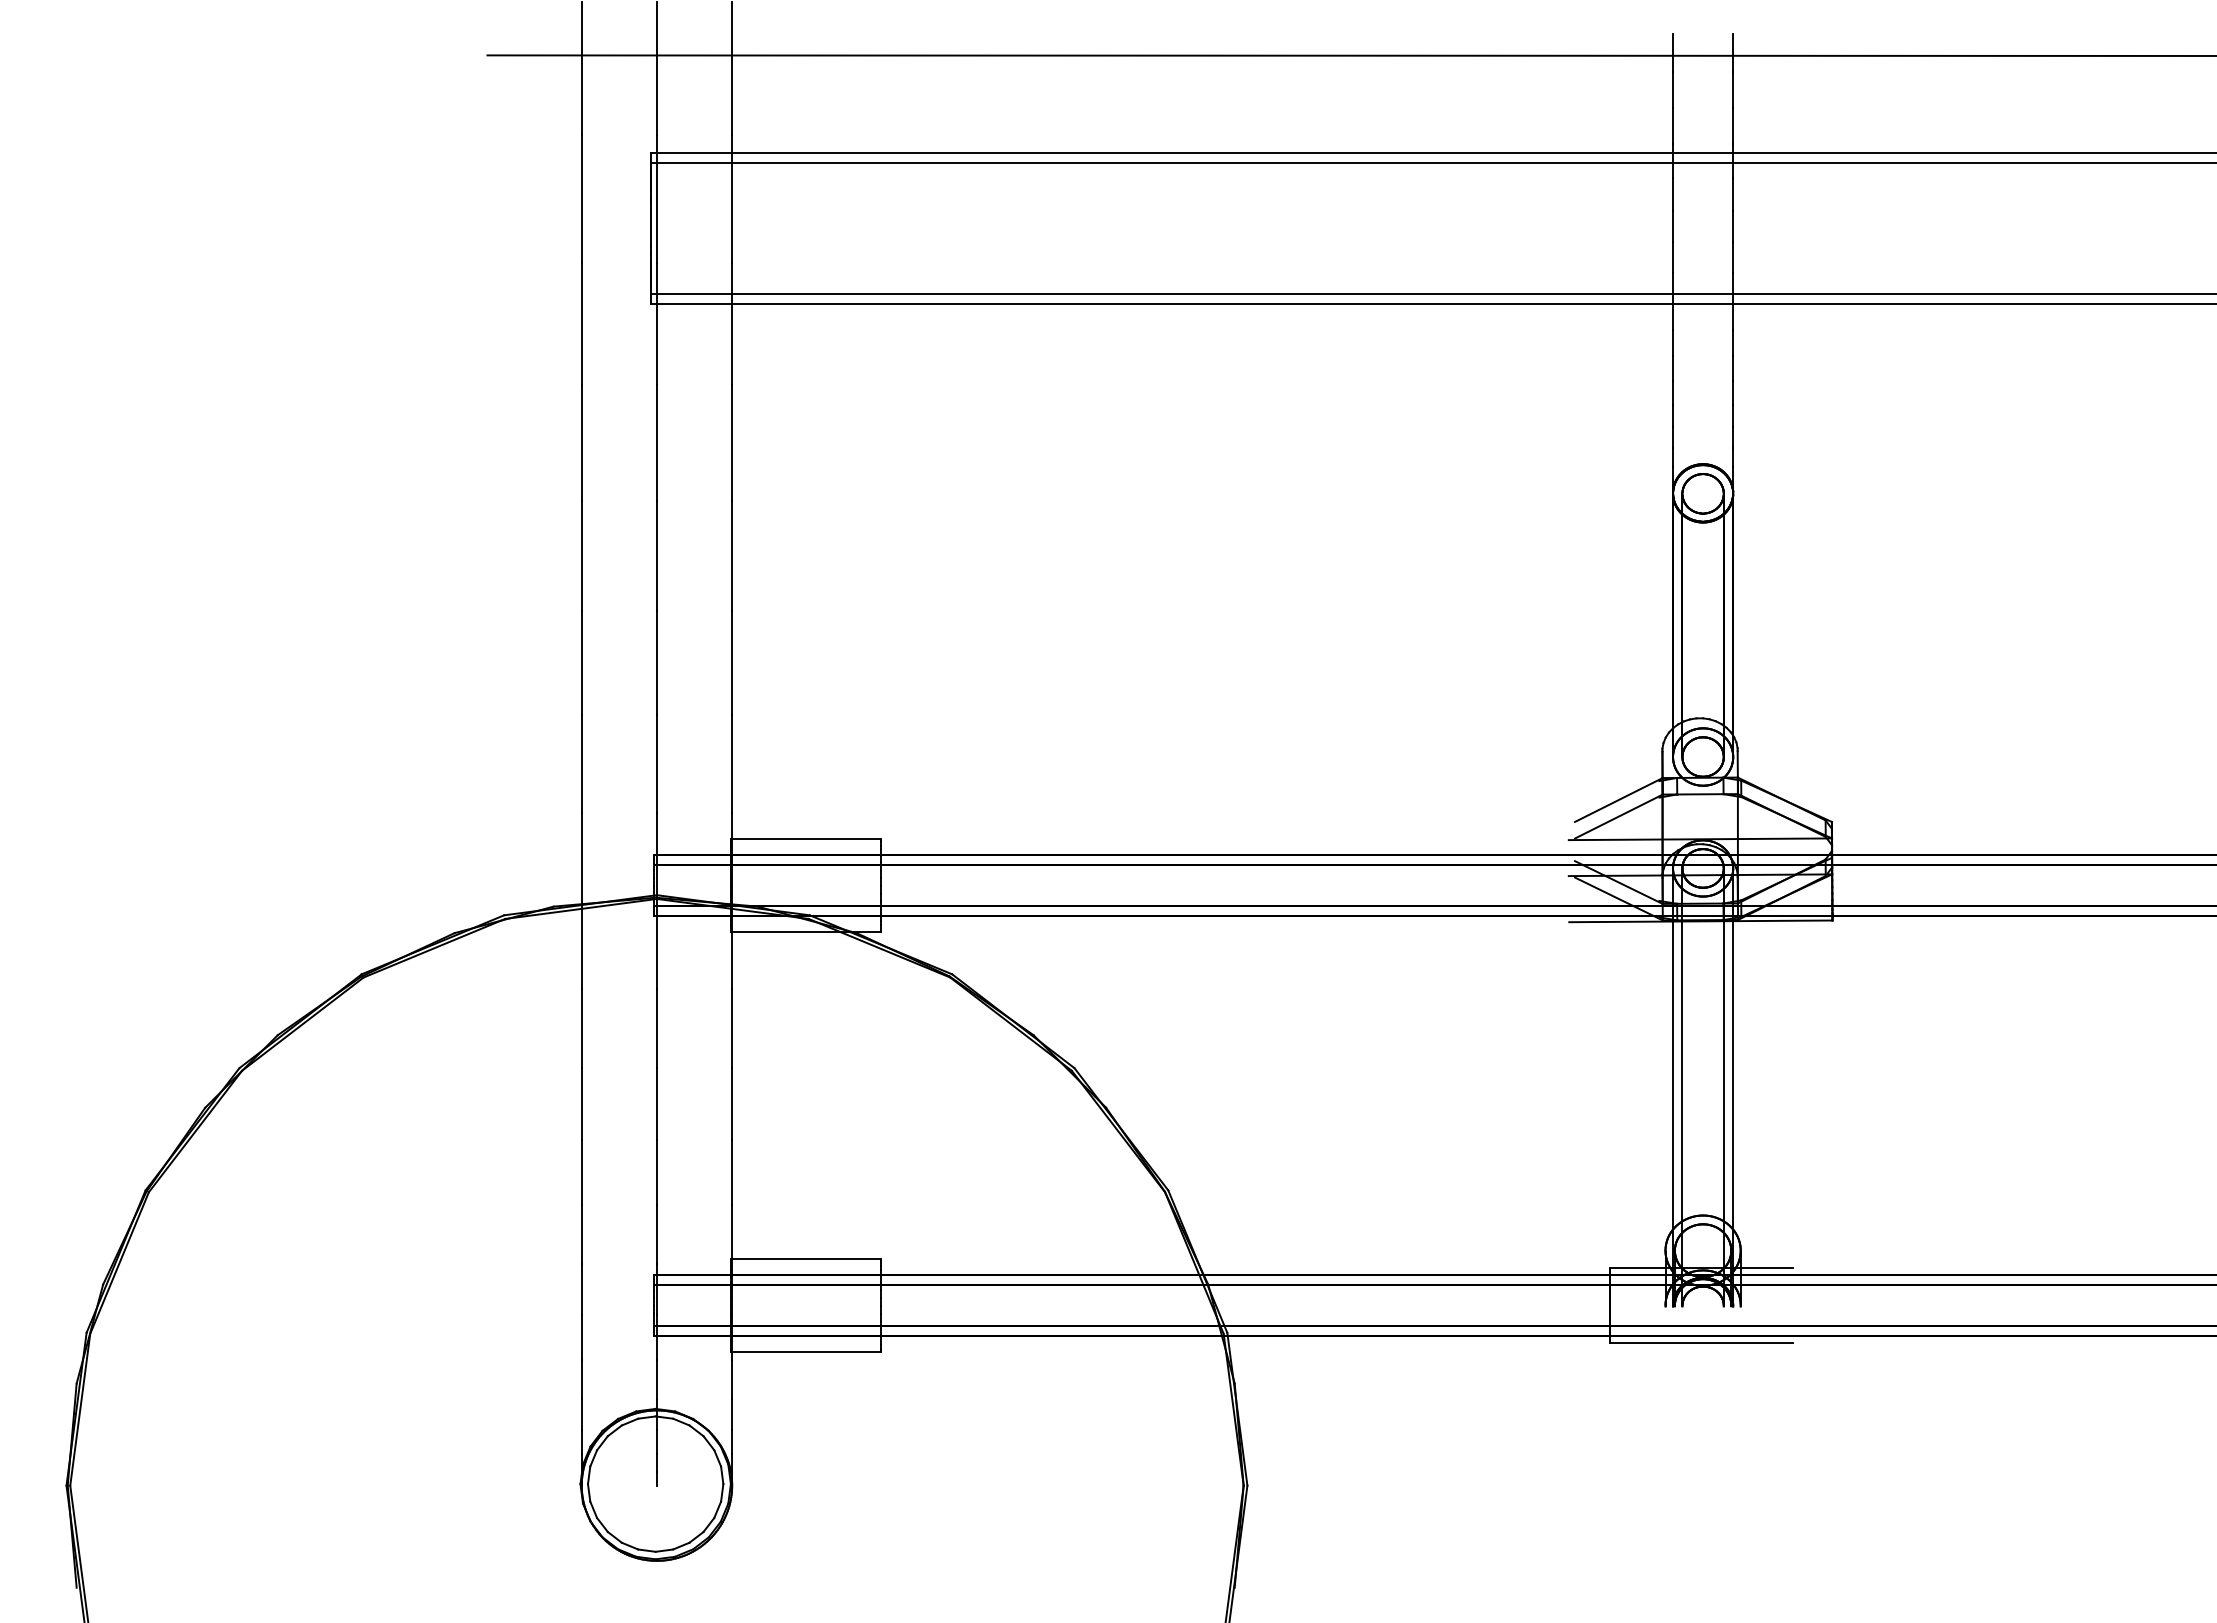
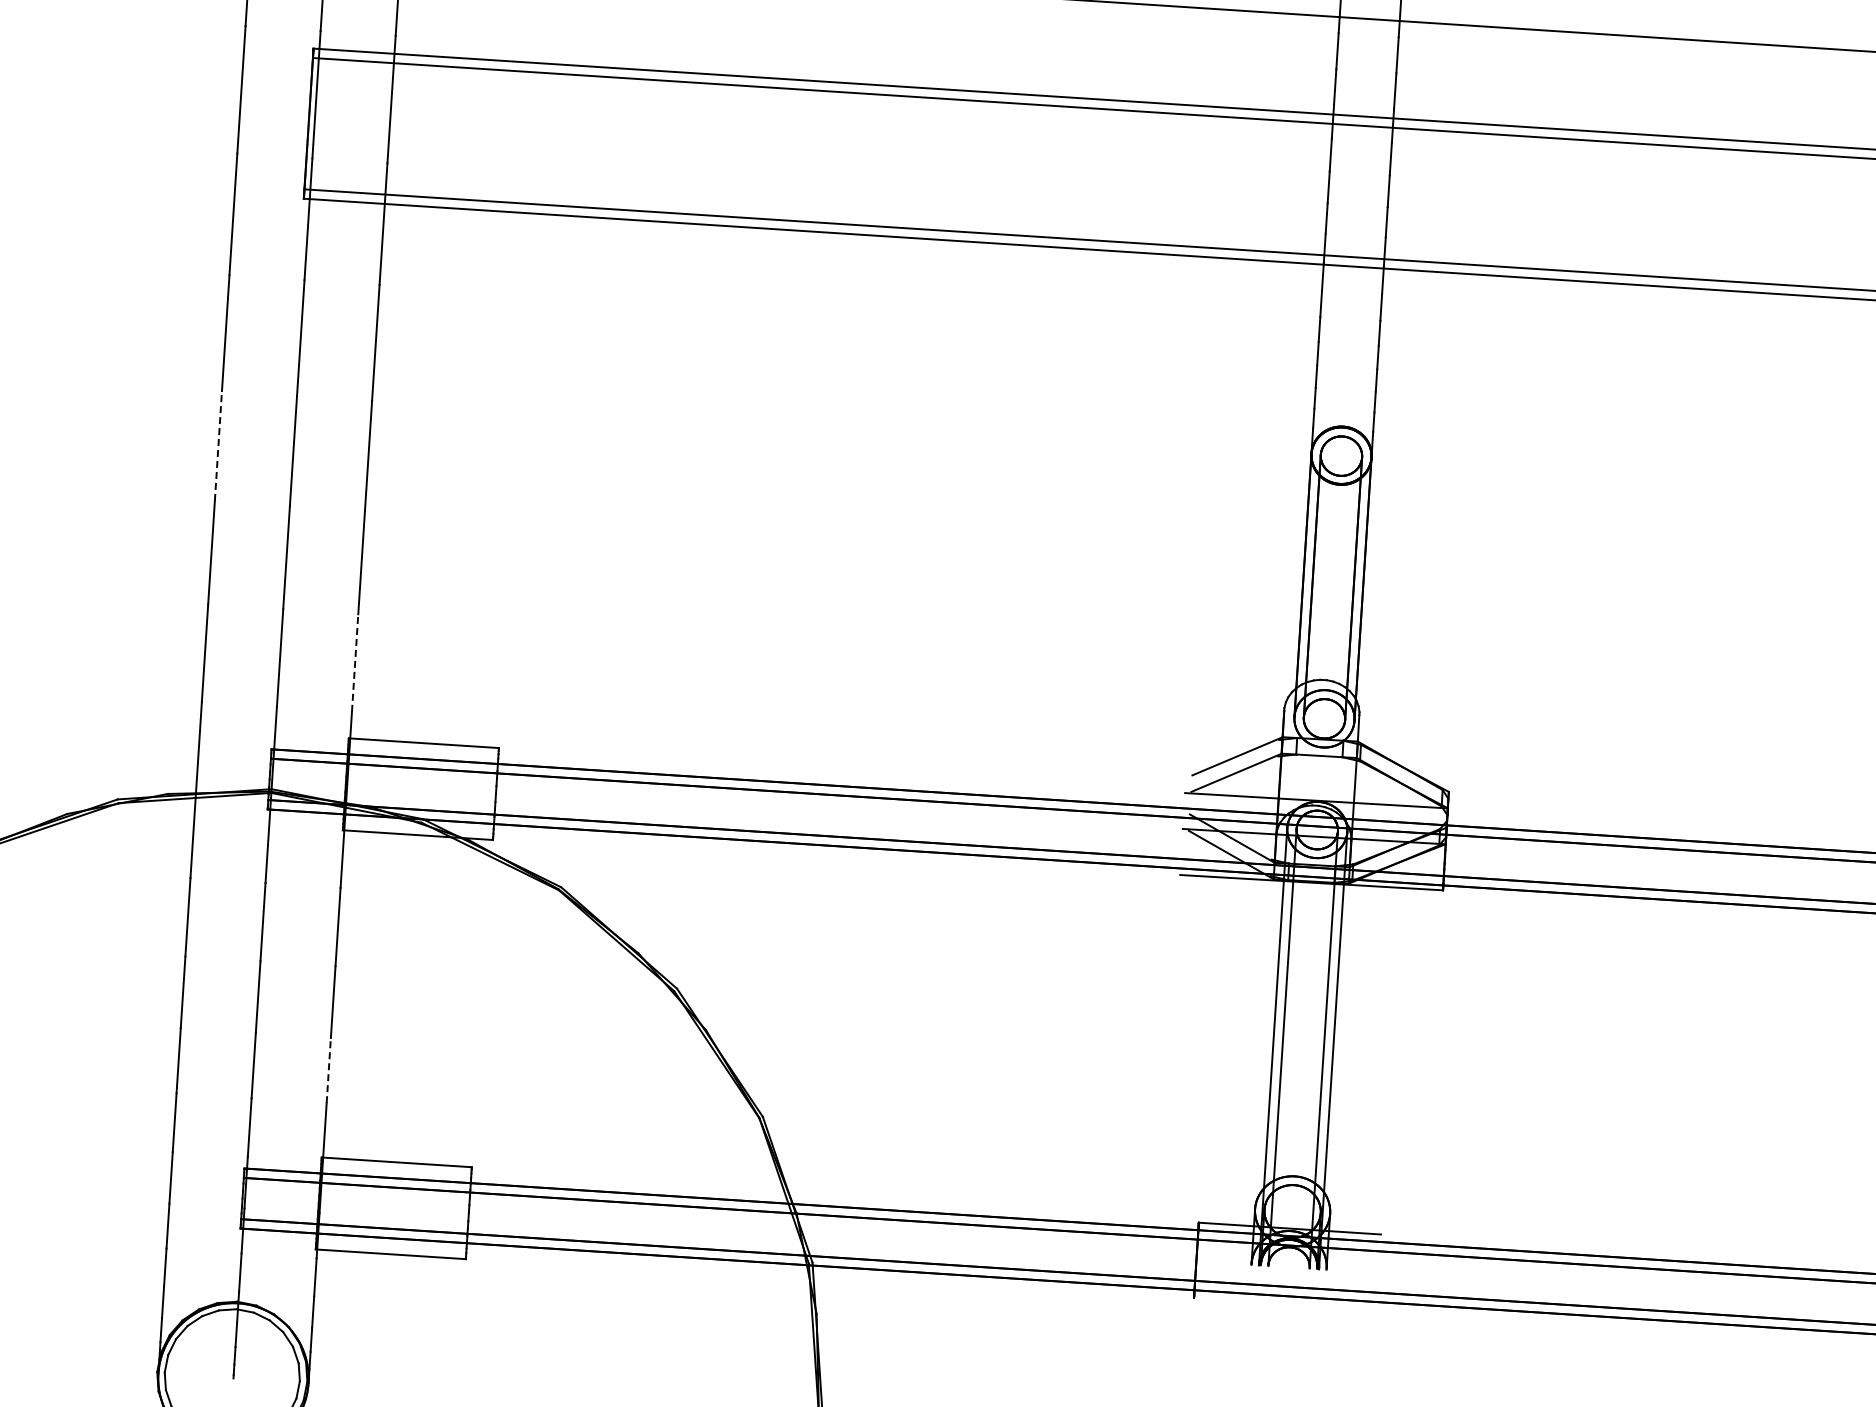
line: (581, 555) -> (218, 445), solid -> dashed
line: (732, 763) -> (355, 662), solid -> dashed
line: (732, 1172) -> (329, 1070), solid -> dashed
line: (1701, 1343) -> (1285, 1303), removed

